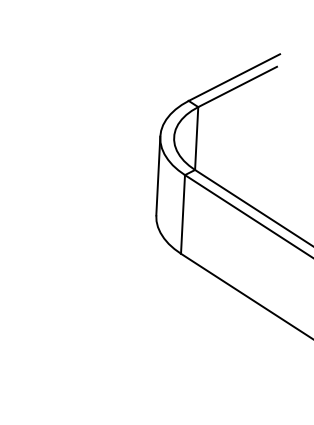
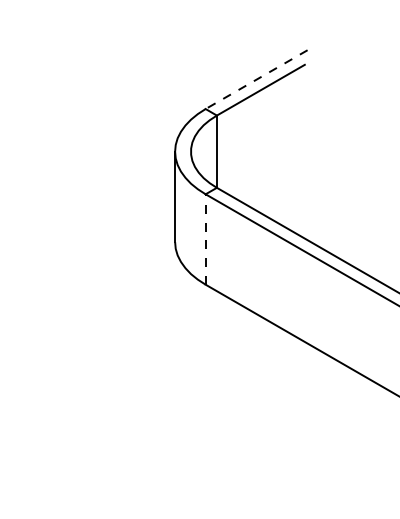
line: (234, 77) -> (256, 79), solid -> dashed
line: (182, 214) -> (205, 239), solid -> dashed

